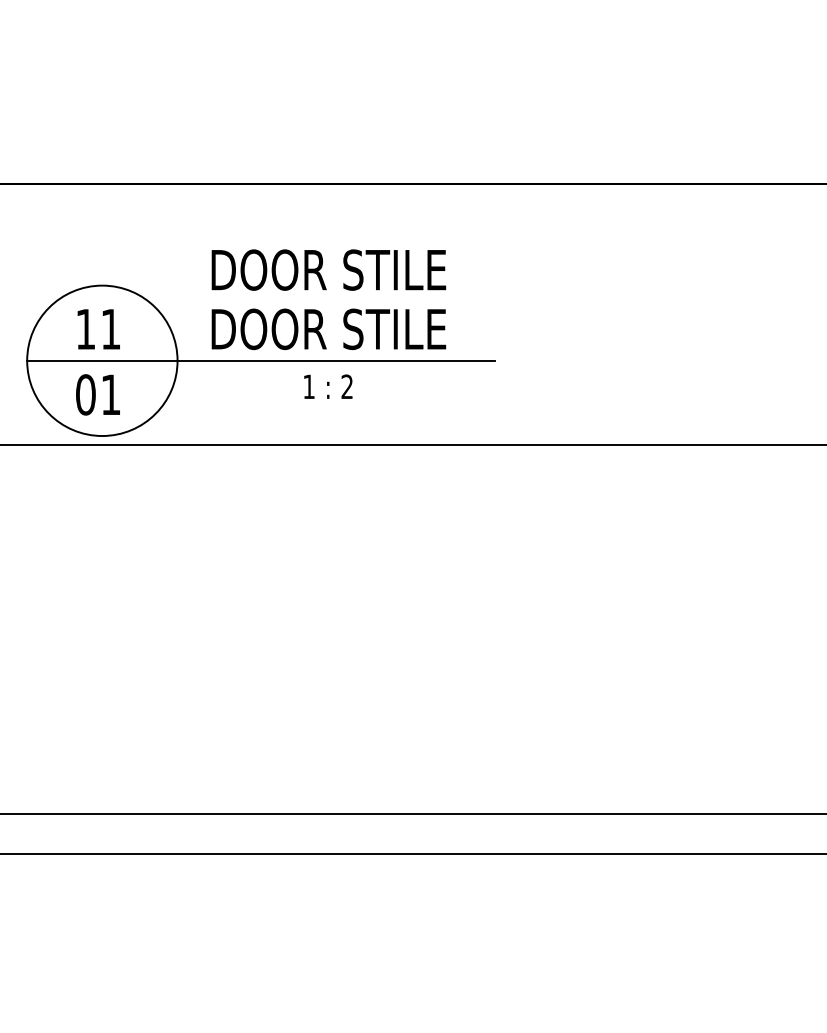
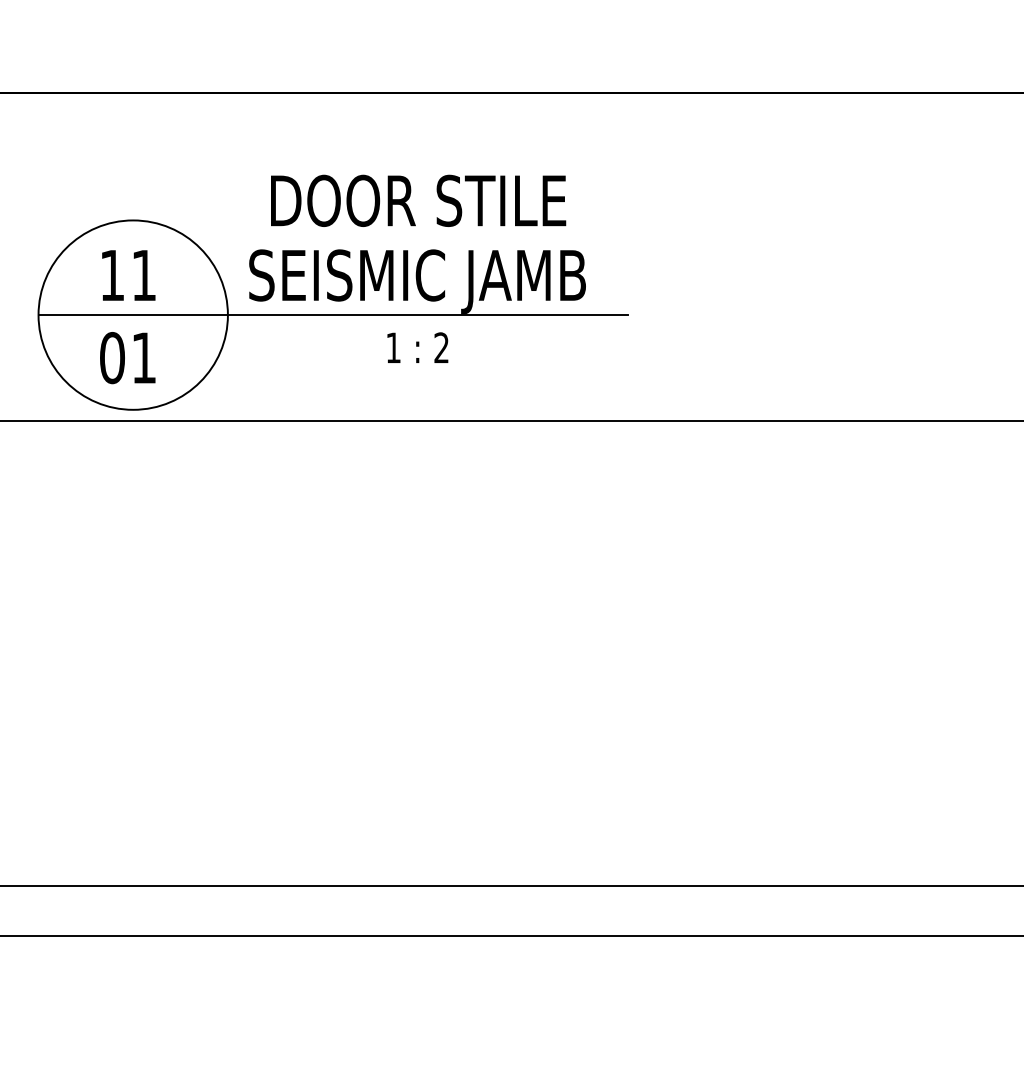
text: (327, 333) -> (416, 280), DOOR STILE -> SEISMIC JAMB

